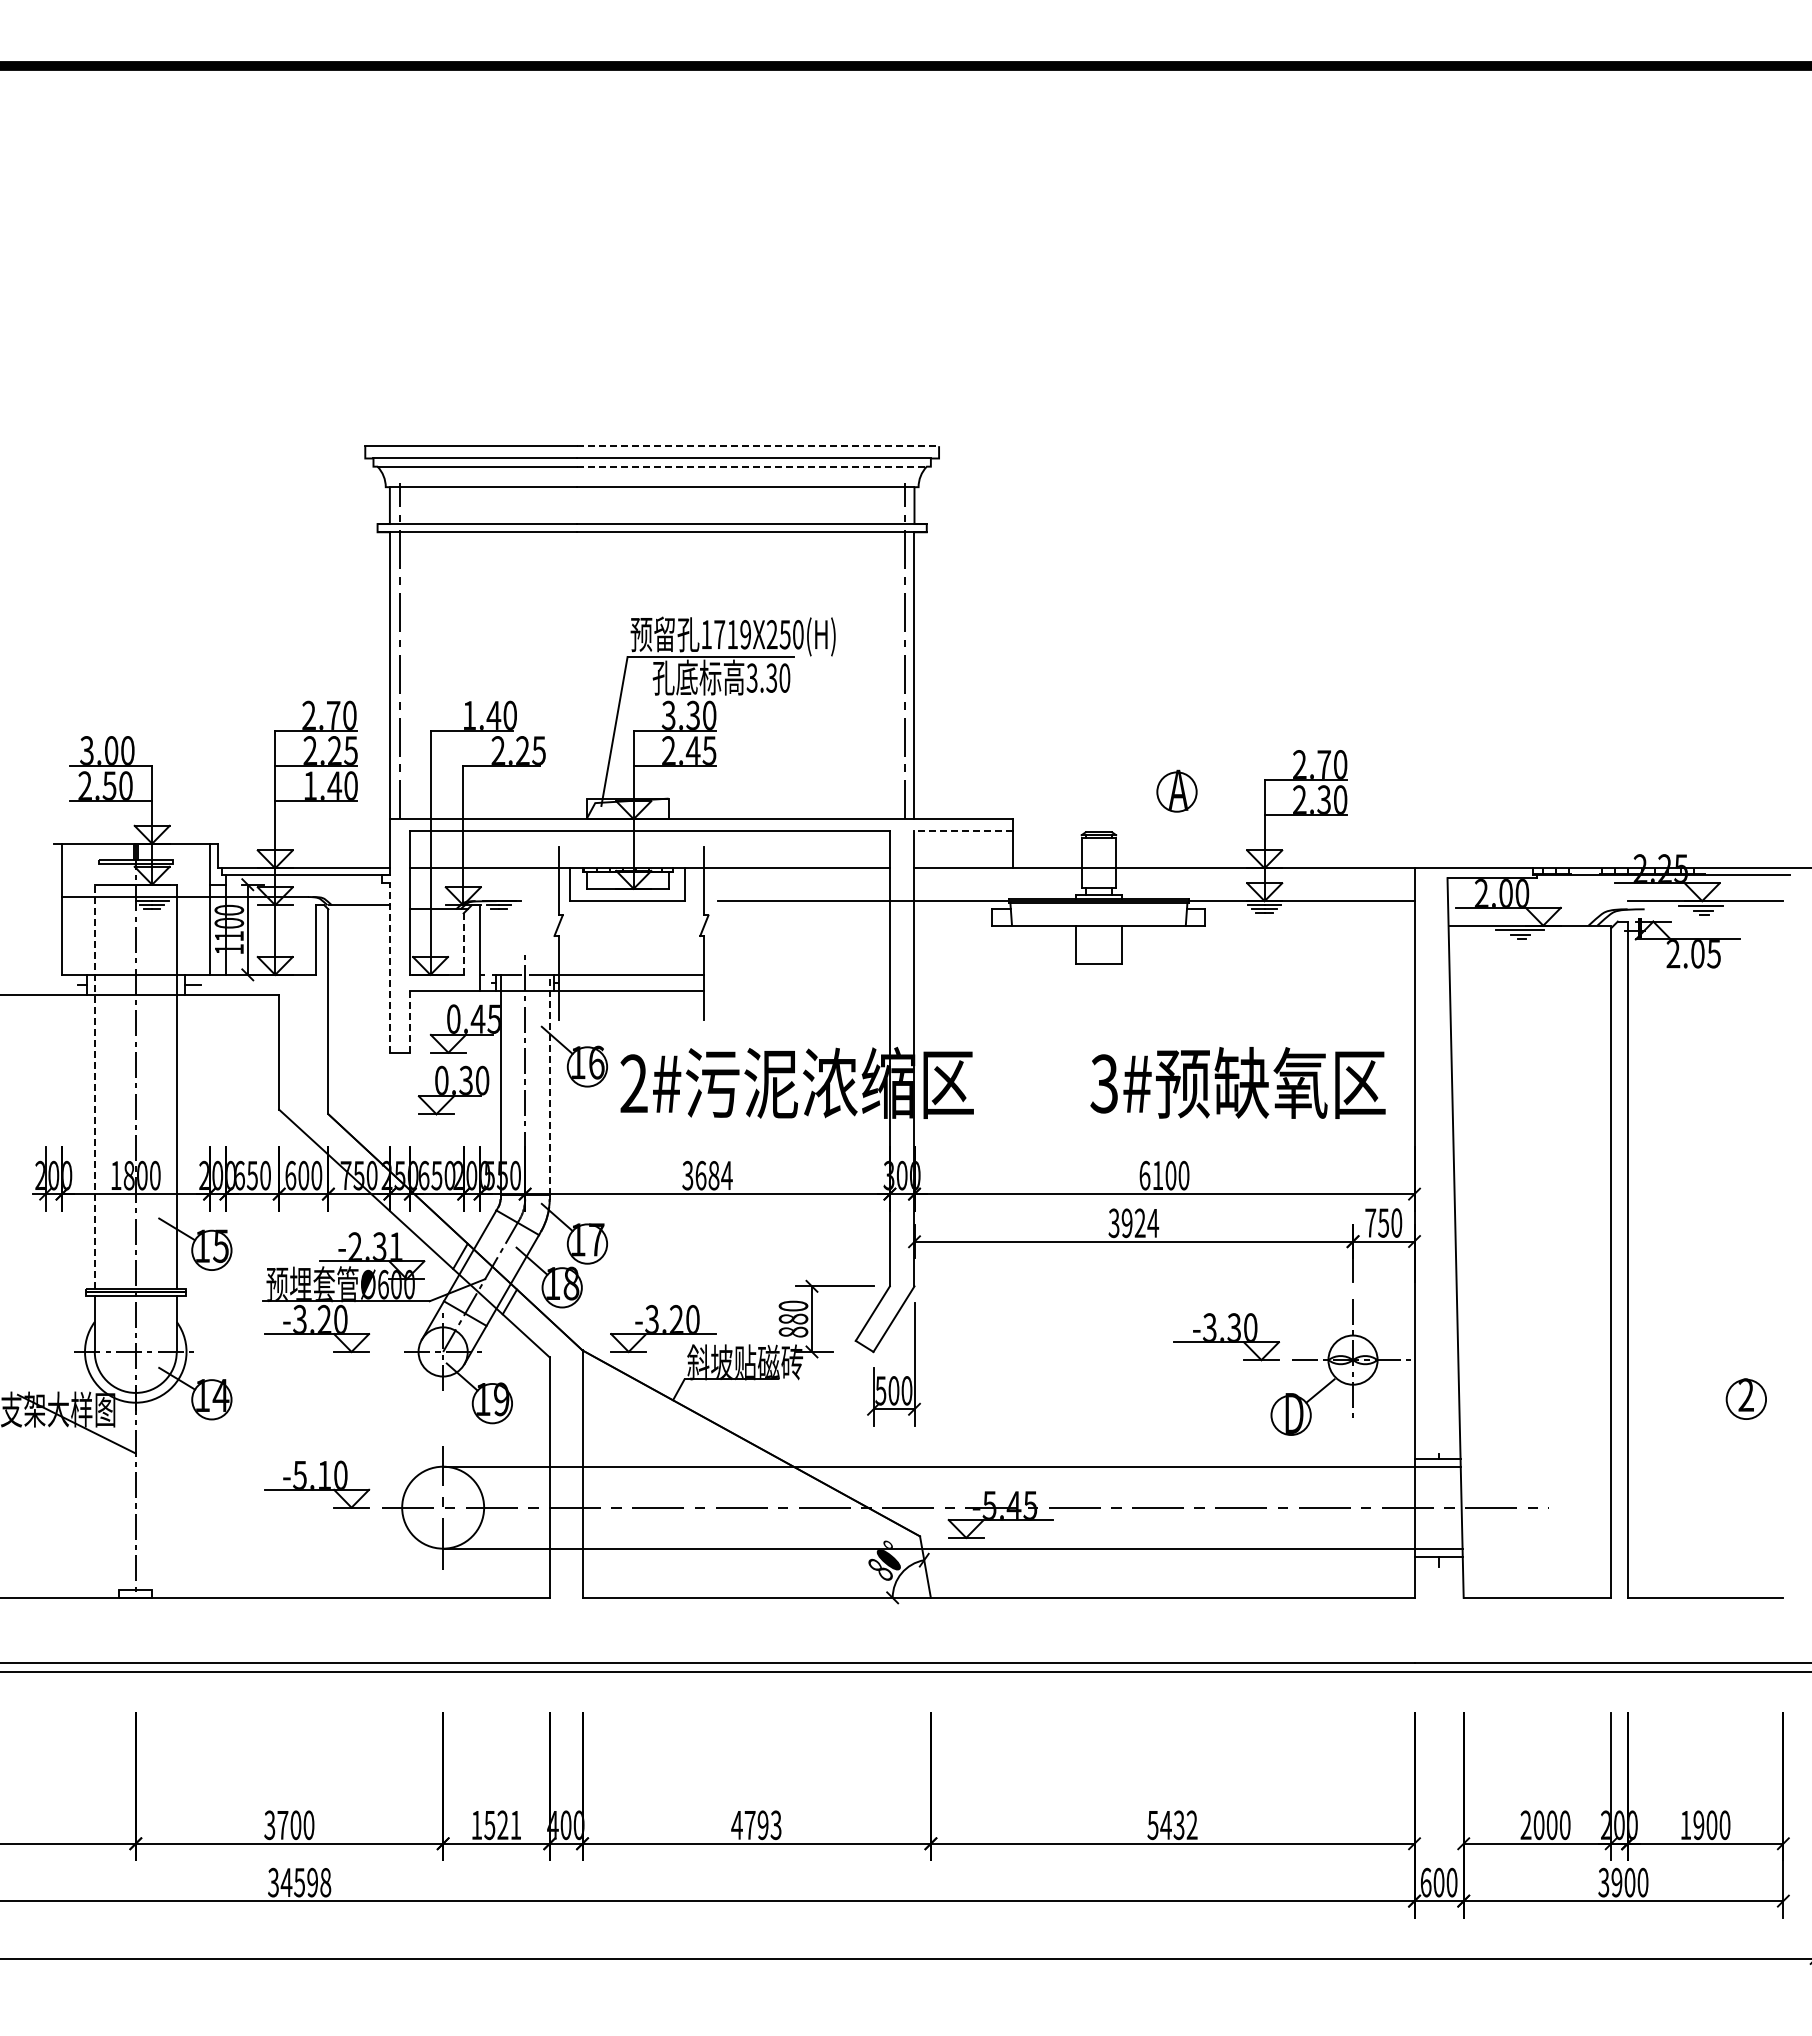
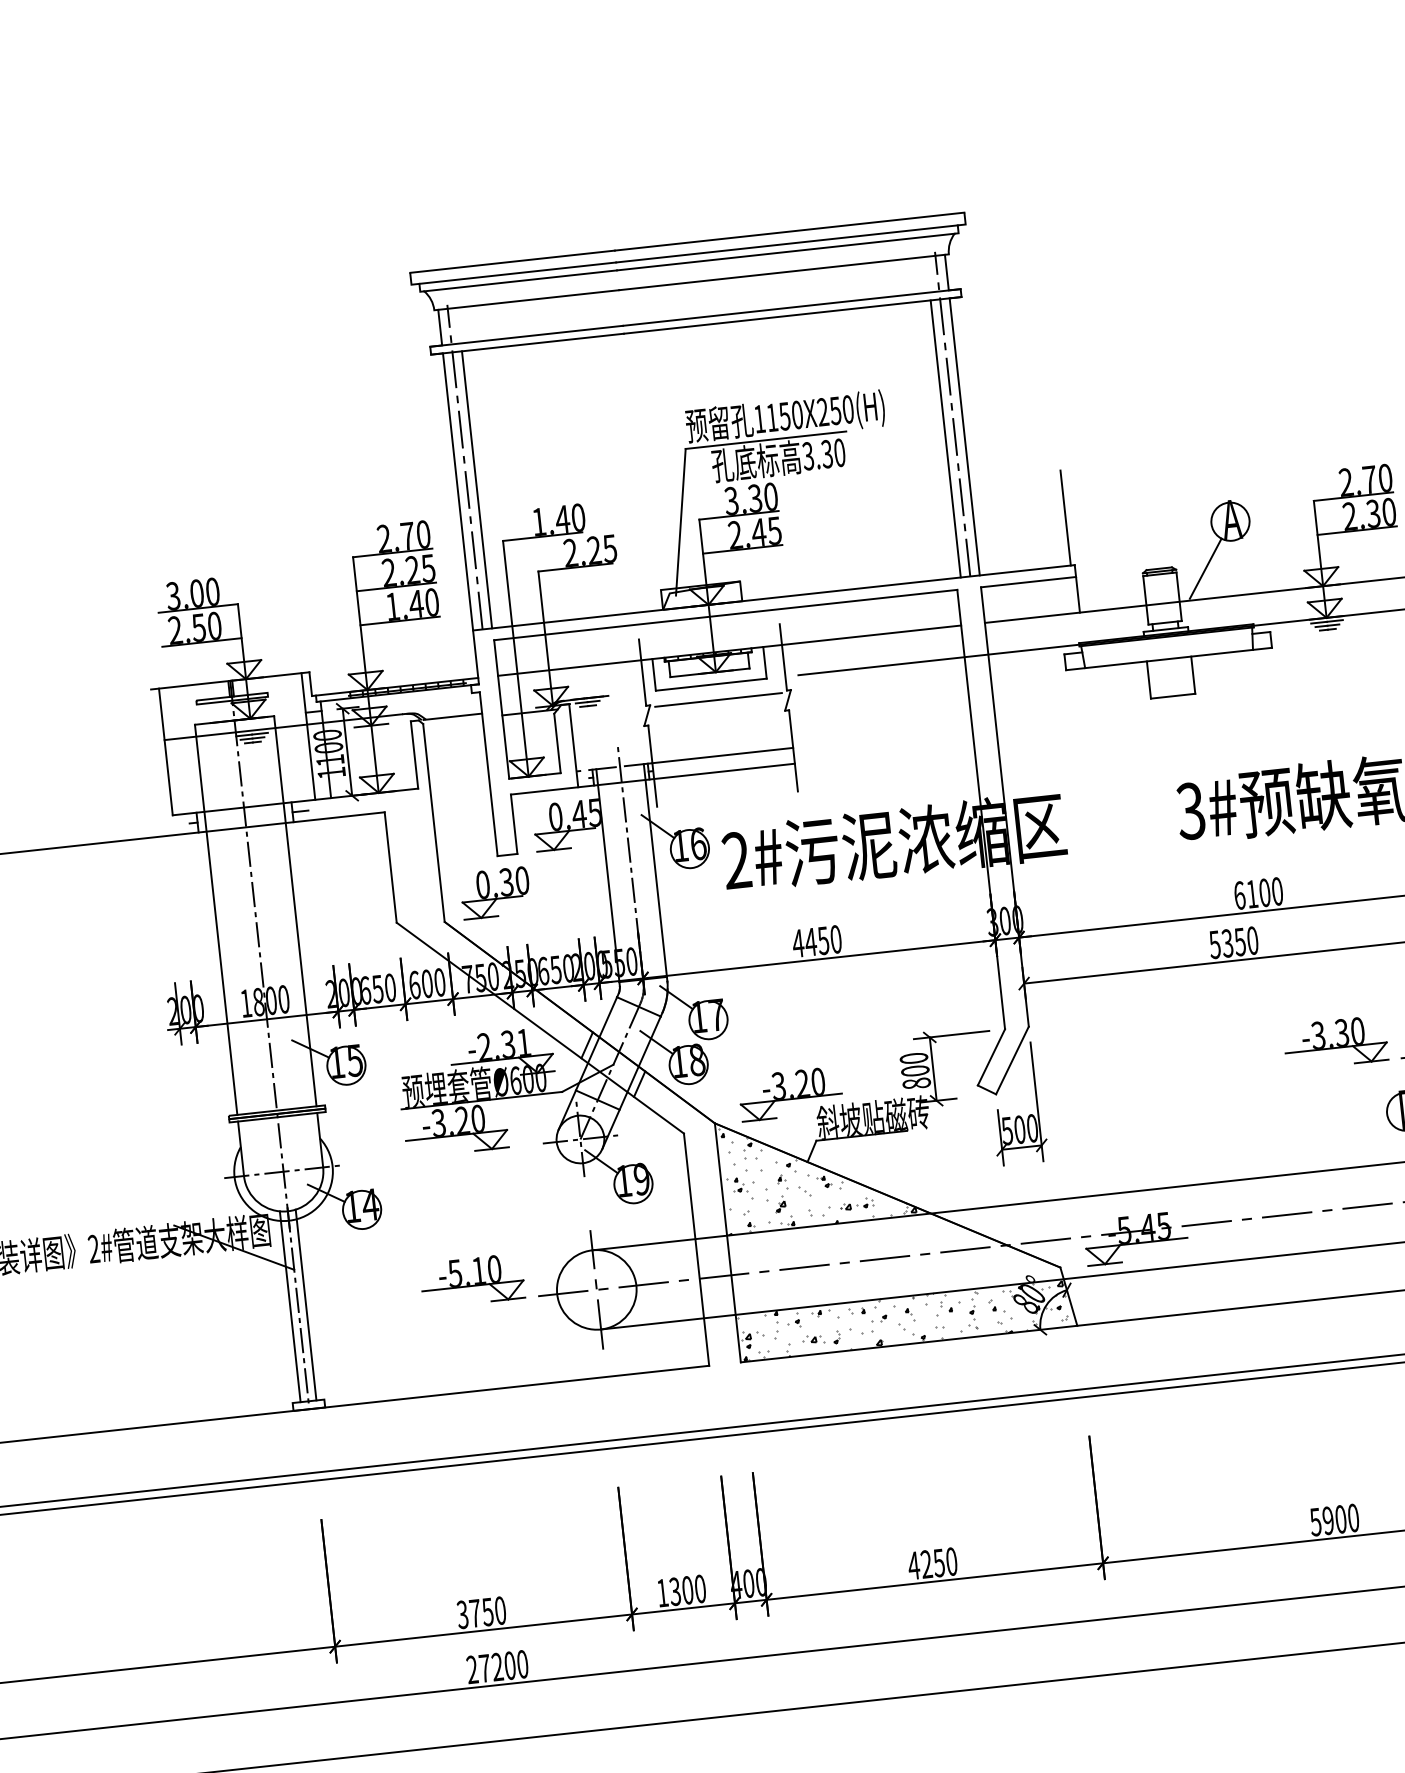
line: (758, 446) -> (790, 231), dashed -> solid
line: (751, 466) -> (785, 251), dashed -> solid
text: (732, 634) -> (784, 416), 1719X250(H) -> 1150X250(H)
line: (409, 675) -> (476, 489), added
line: (894, 675) -> (945, 438), added
line: (1008, 769) -> (1065, 517), added
line: (963, 831) -> (1028, 582), dashed -> solid
line: (1146, 837) -> (1205, 568), added
hatch: (315, 871) -> (406, 688), added
line: (632, 917) -> (717, 700), added
line: (463, 944) -> (557, 743), dashed -> solid
line: (389, 967) -> (488, 773), dashed -> solid
line: (410, 1022) -> (514, 824), dashed -> solid
line: (549, 1084) -> (655, 870), dashed -> solid
line: (94, 1086) -> (215, 919), dashed -> solid
part: (453, 1090) -> (495, 893), moved
text: (707, 1175) -> (817, 941), 3684 -> 4450
text: (1134, 1223) -> (1234, 942), 3924 -> 5350
text: (793, 1318) -> (915, 1070), 880 -> 800
hatch: (681, 1411) -> (816, 1171), added
line: (127, 1490) -> (290, 1306), added
line: (143, 1490) -> (305, 1304), added
hatch: (752, 1572) -> (902, 1320), added
text: (295, 1824) -> (487, 1611), 3700 -> 3750
text: (762, 1824) -> (938, 1562), 4793 -> 4250
text: (503, 1825) -> (688, 1590), 1521 -> 1300
text: (1178, 1825) -> (1340, 1519), 5432 -> 5900
text: (299, 1882) -> (497, 1666), 34598 -> 27200

